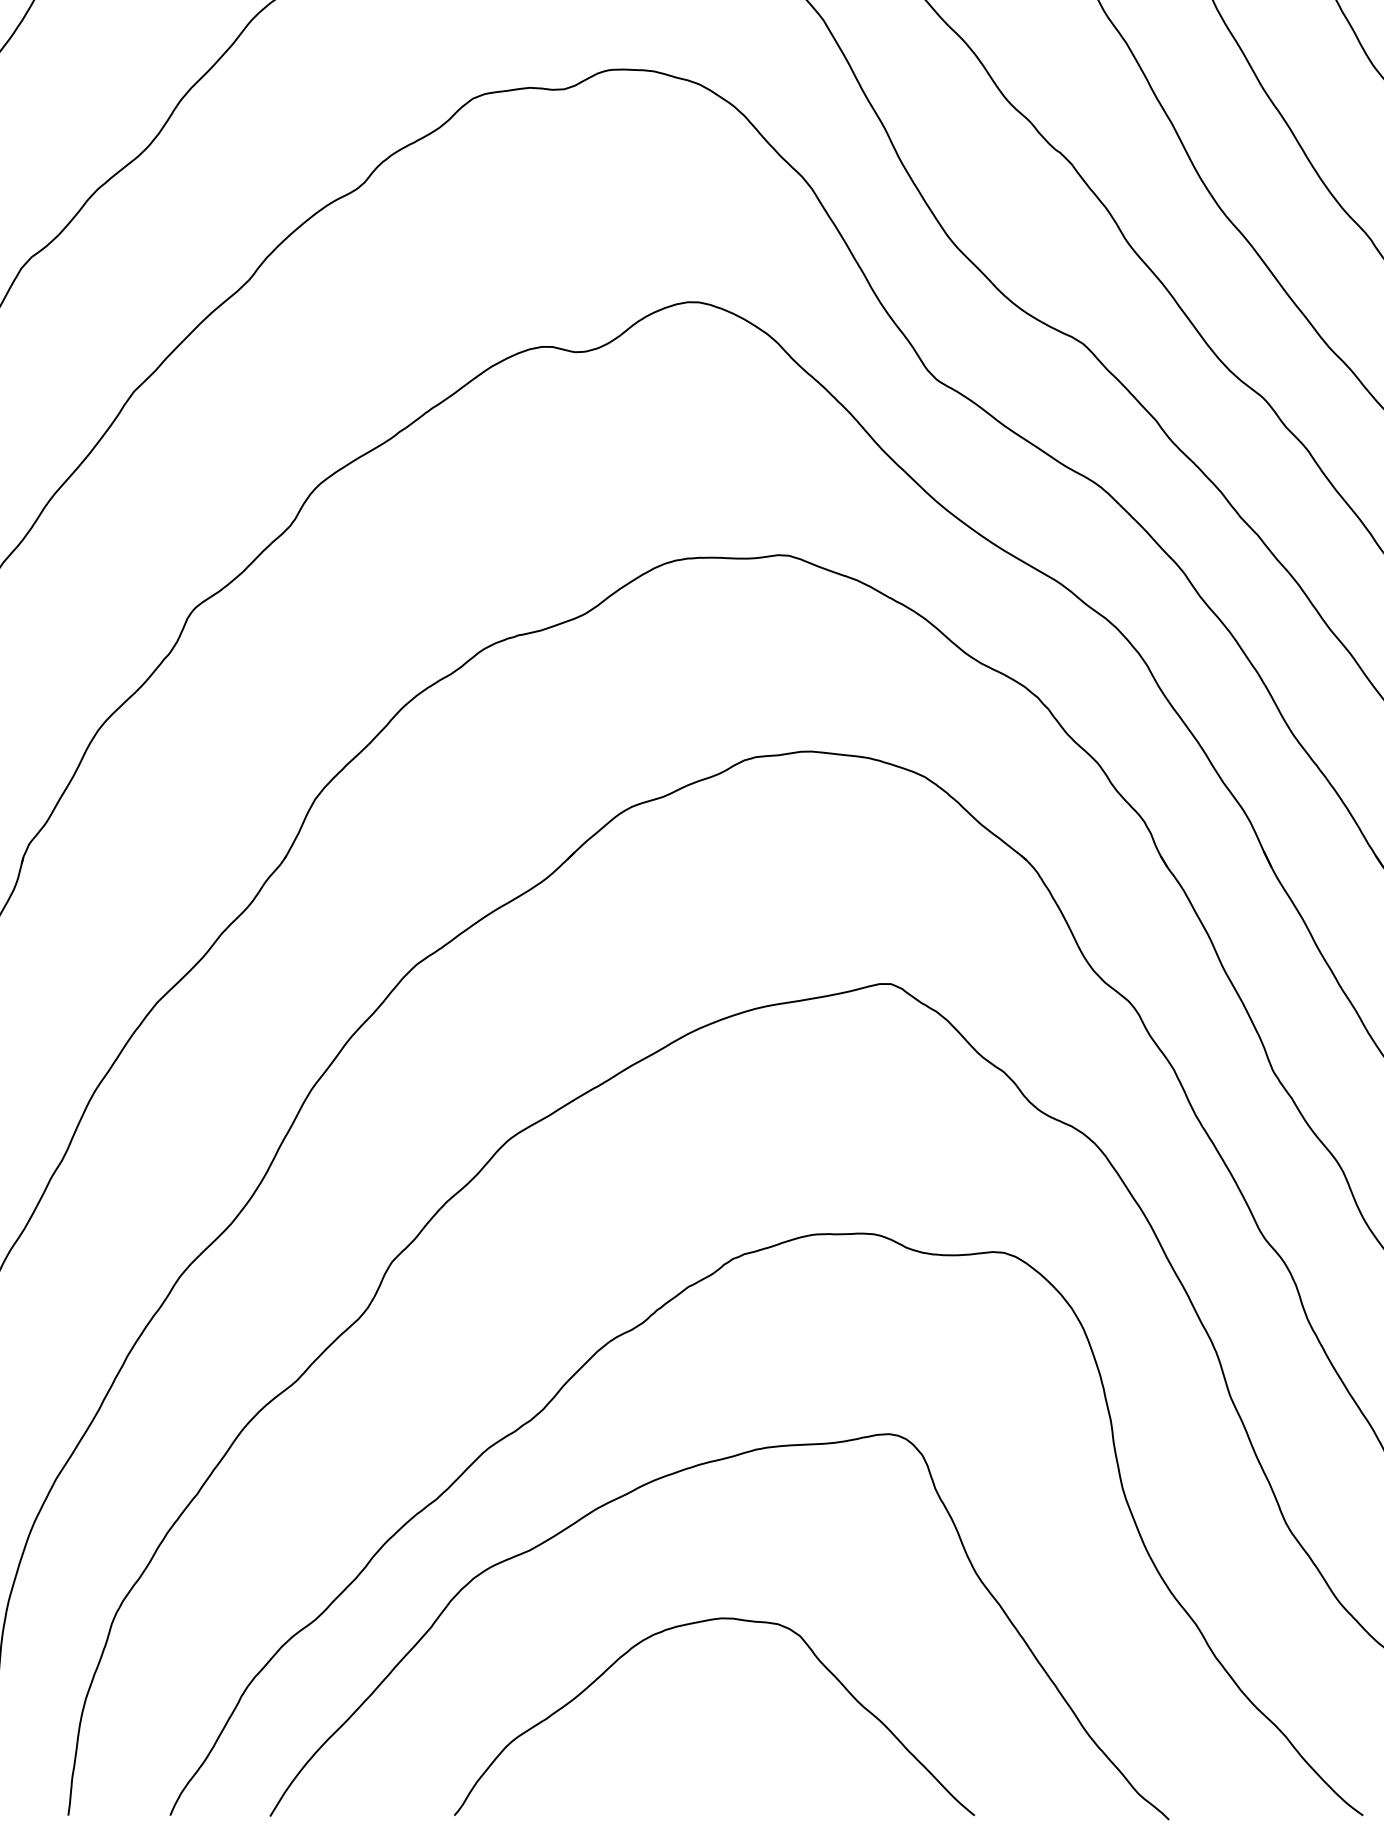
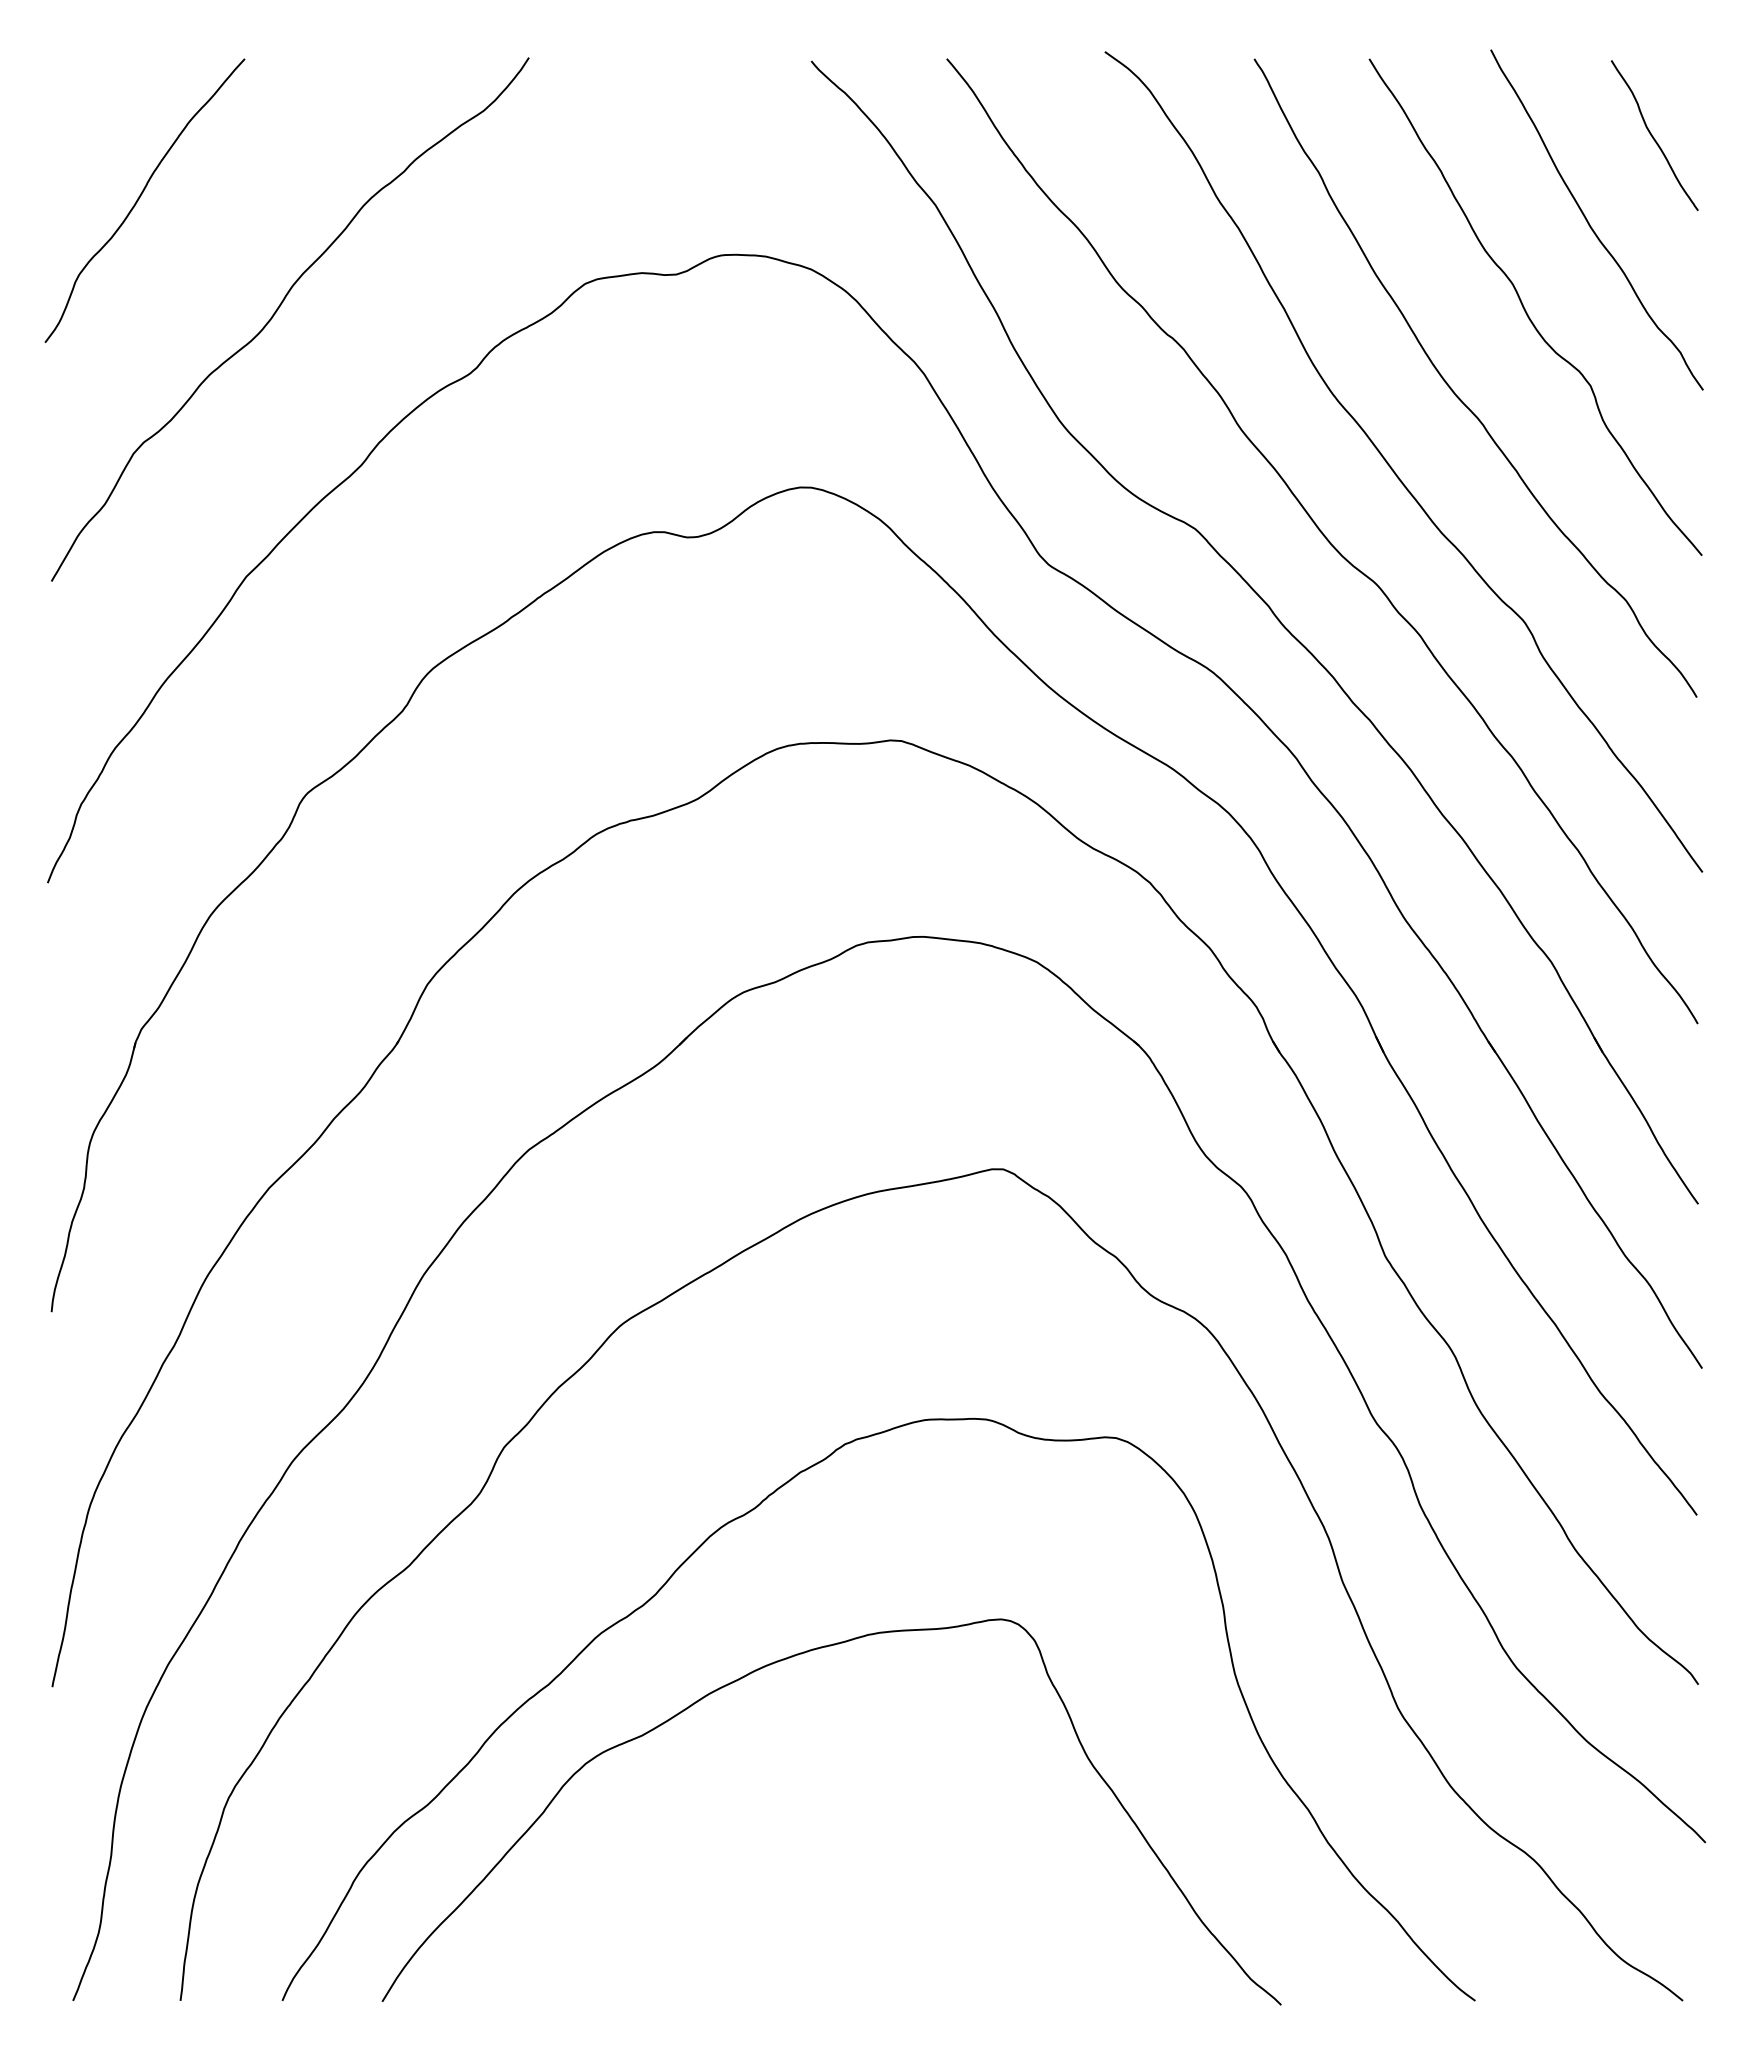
curve: (694, 1624) -> (806, 1809), removed

